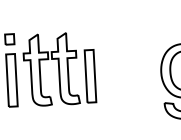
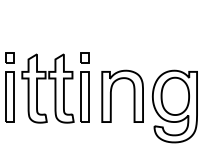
part: (87, 35) -> (84, 57), added
part: (118, 73) -> (111, 95), added

